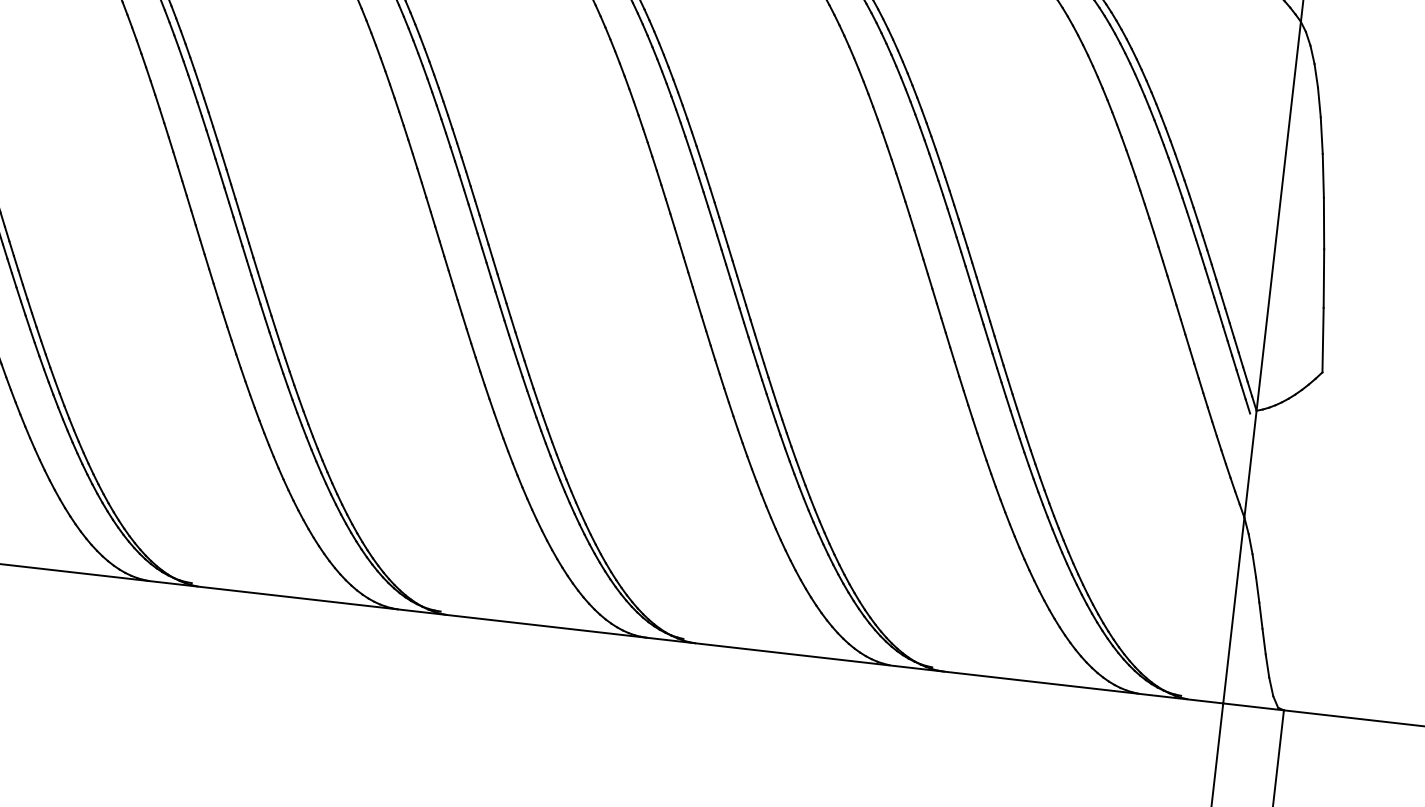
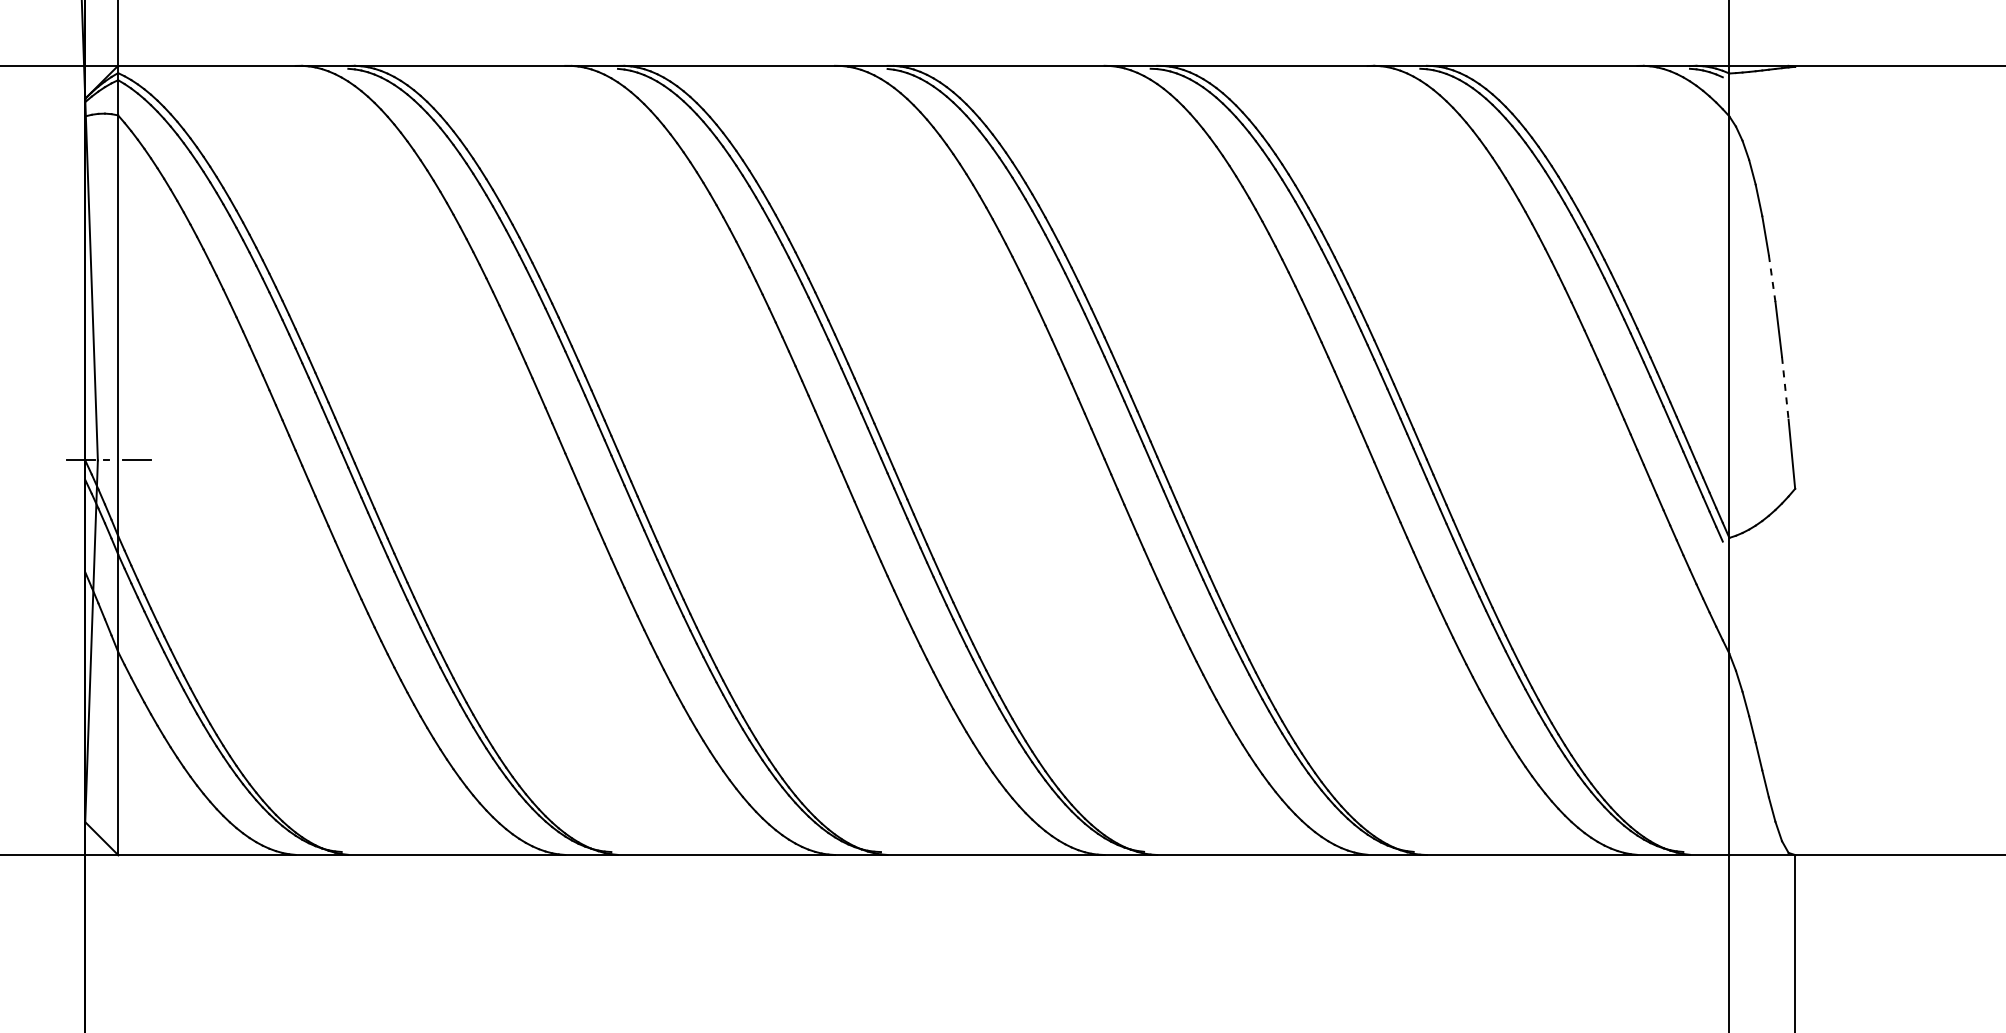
line: (1323, 175) -> (1772, 278), solid -> dashed
line: (1324, 278) -> (1785, 388), solid -> dashed

